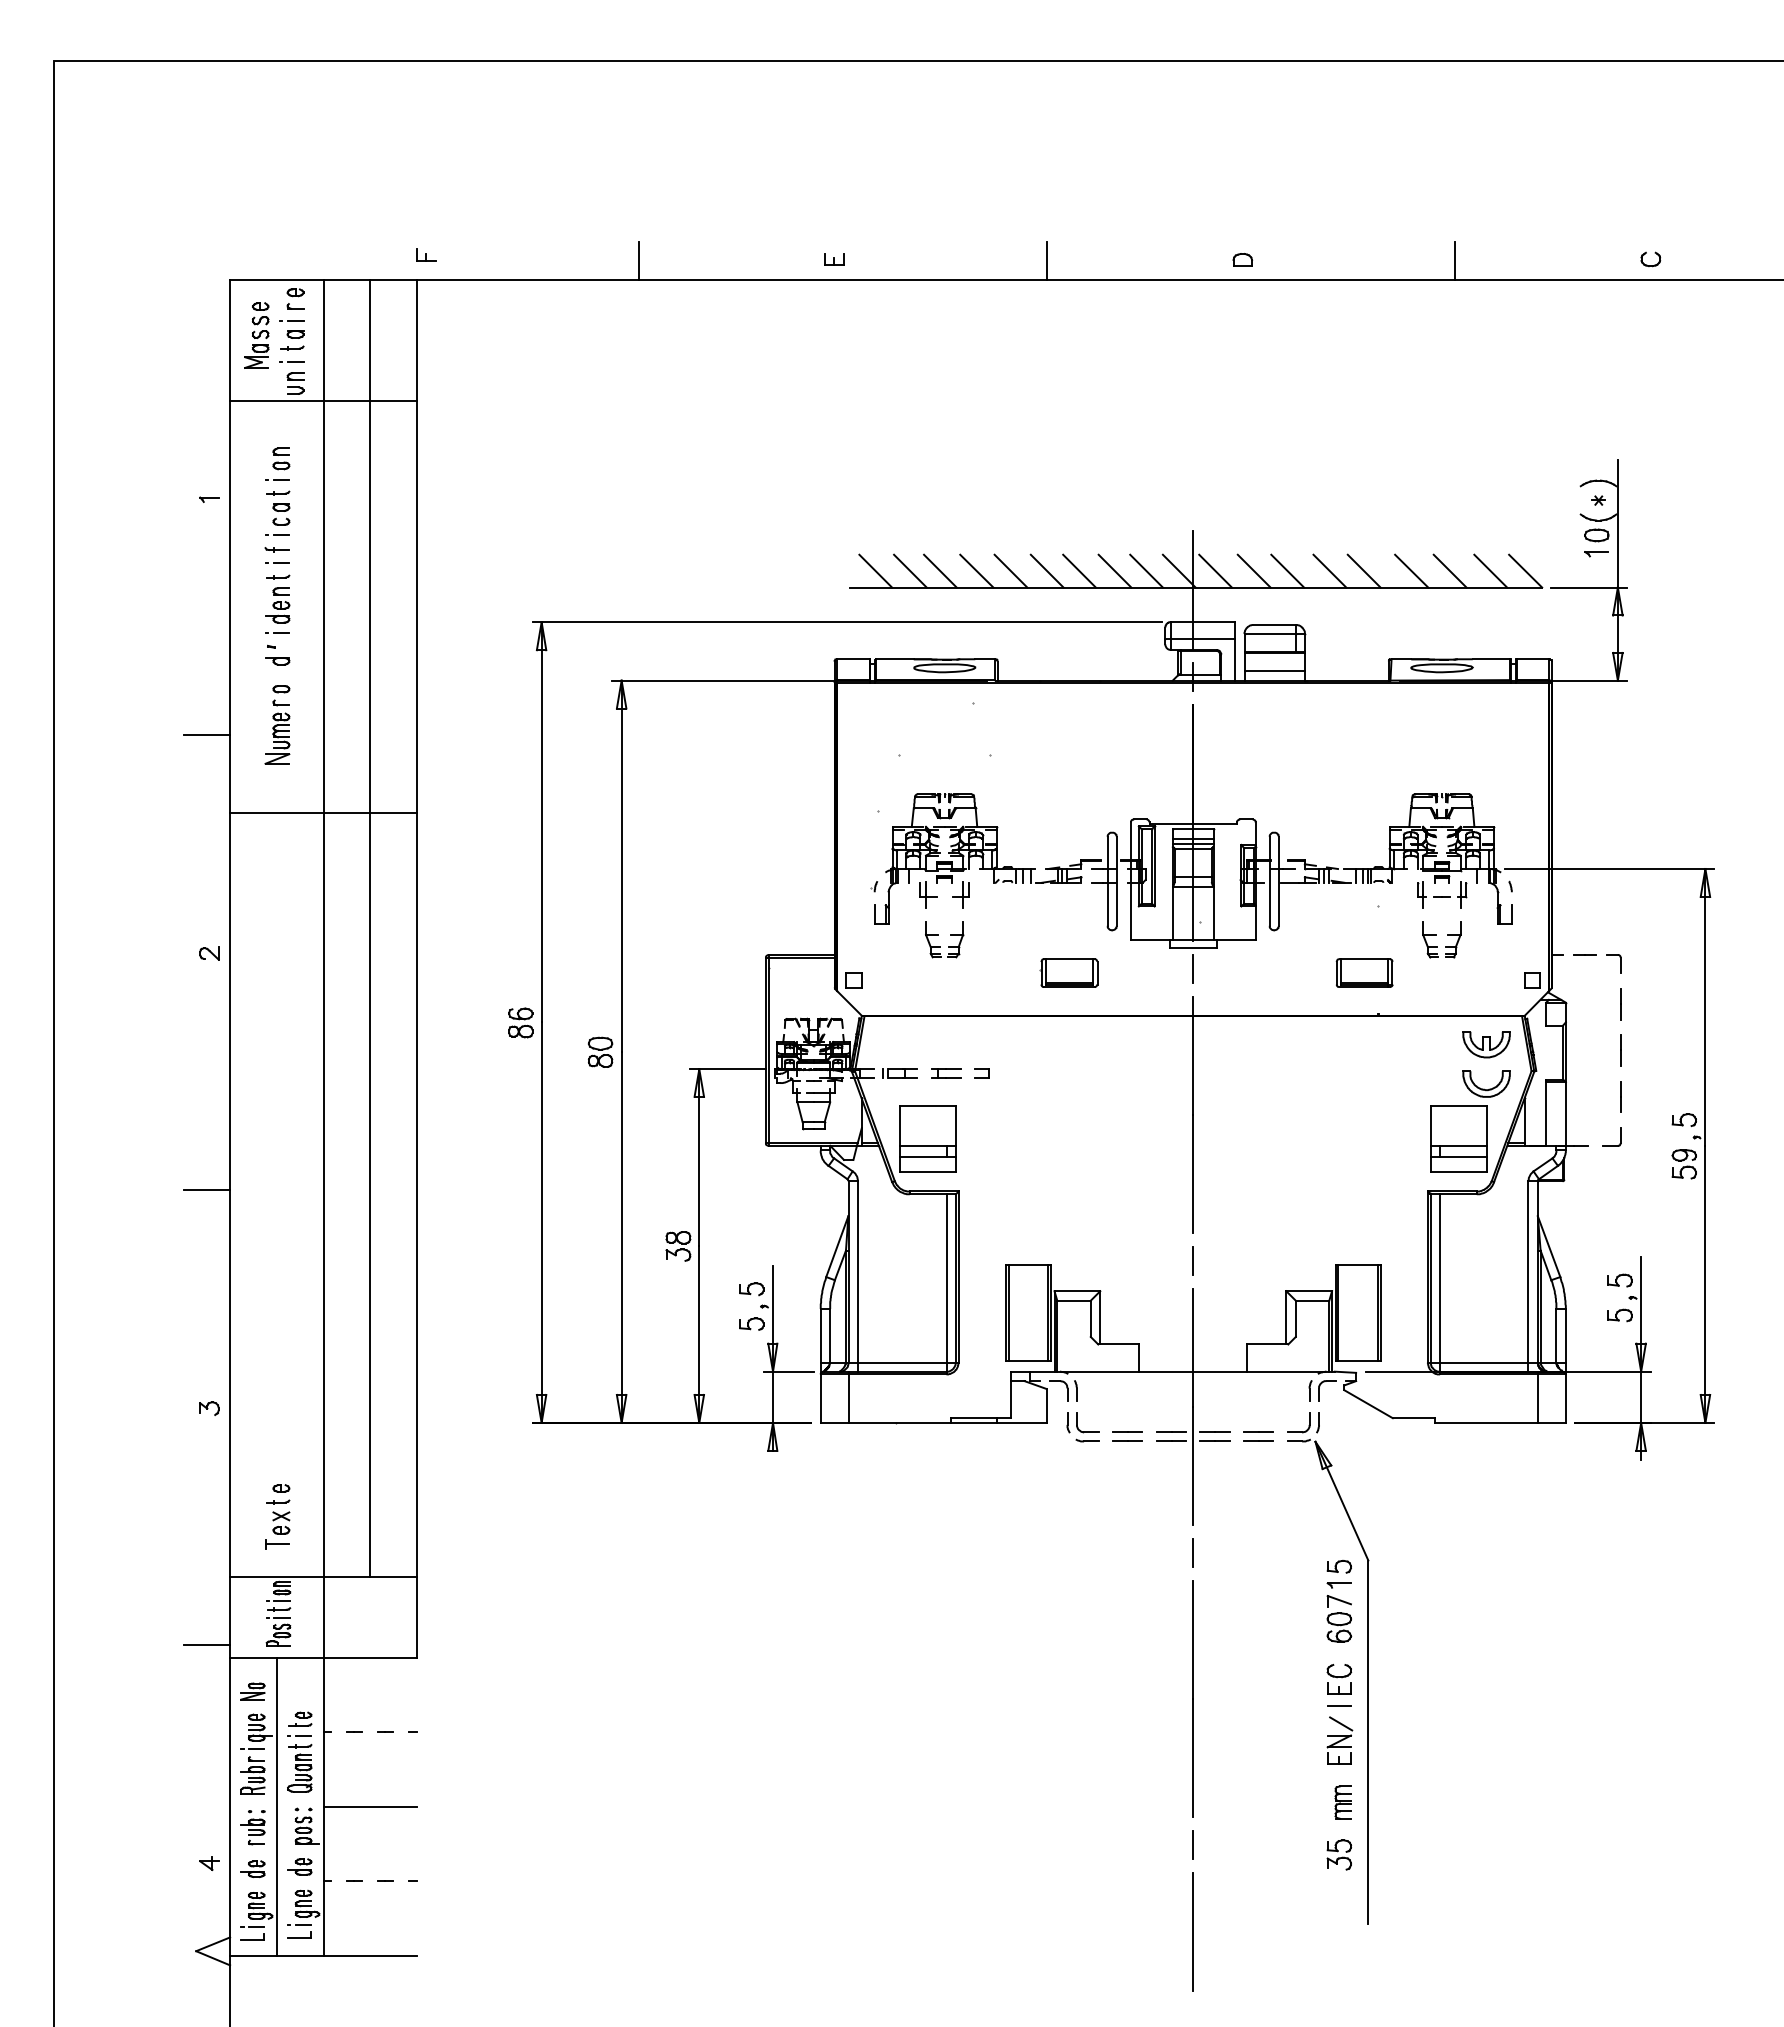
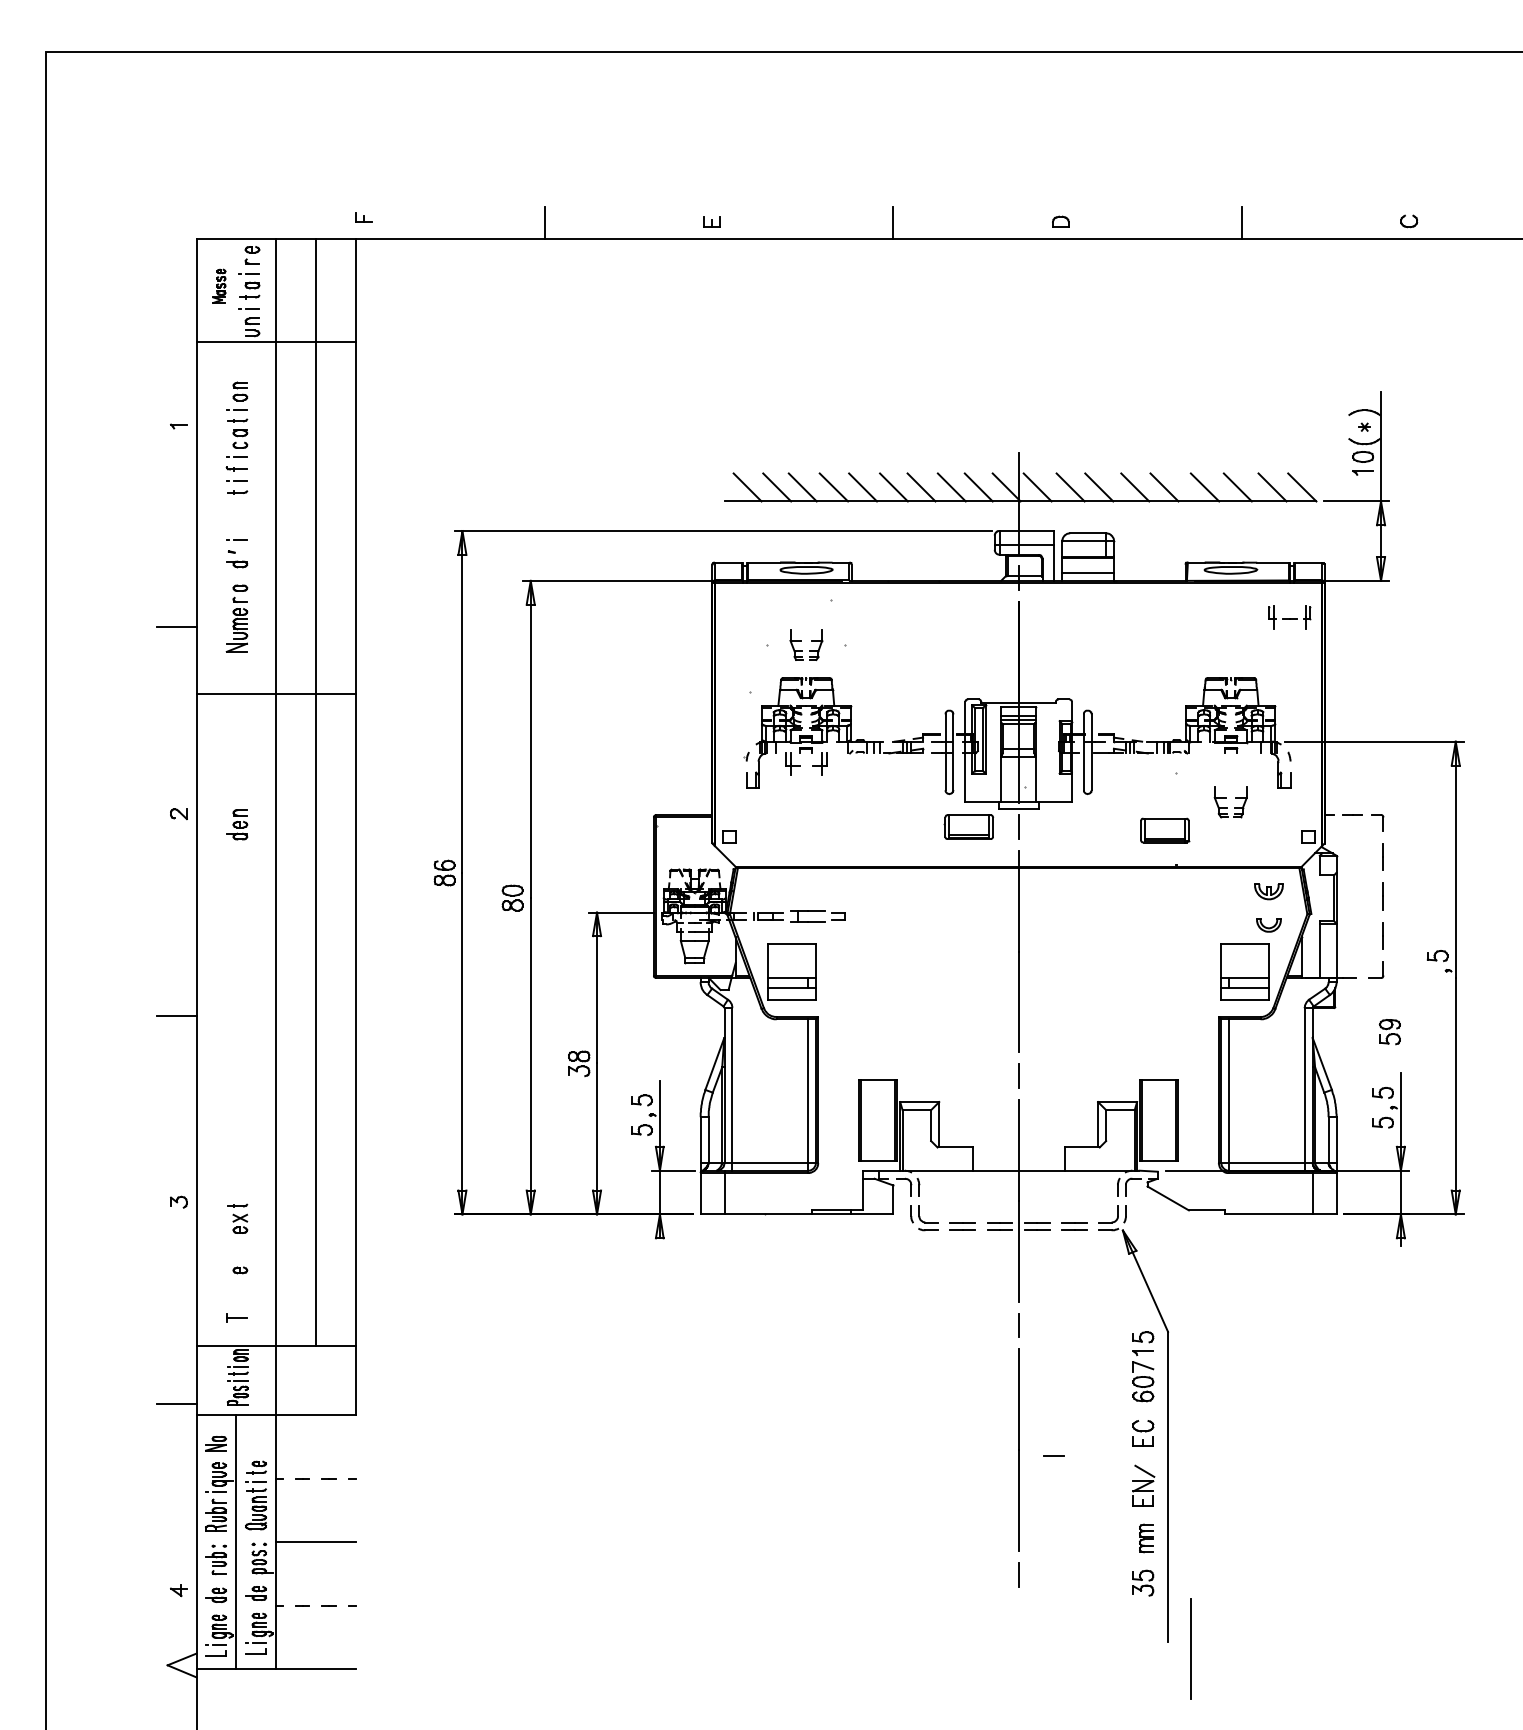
part: (256, 335) -> (219, 286), size x0.6
part: (277, 605) -> (237, 824), moved
part: (1442, 894) -> (1290, 616), moved
part: (938, 935) -> (801, 641), moved
part: (1068, 972) -> (968, 826), moved
part: (1486, 1044) -> (1268, 891), size x0.7
part: (946, 1073) -> (808, 916), size x1.4
part: (1486, 1083) -> (1268, 924), size x0.6
part: (1683, 1164) -> (1389, 1032), moved
part: (278, 1516) -> (237, 1218), moved
line: (1339, 1705) -> (1053, 1455), moved
line: (1192, 1931) -> (1190, 1648), moved

